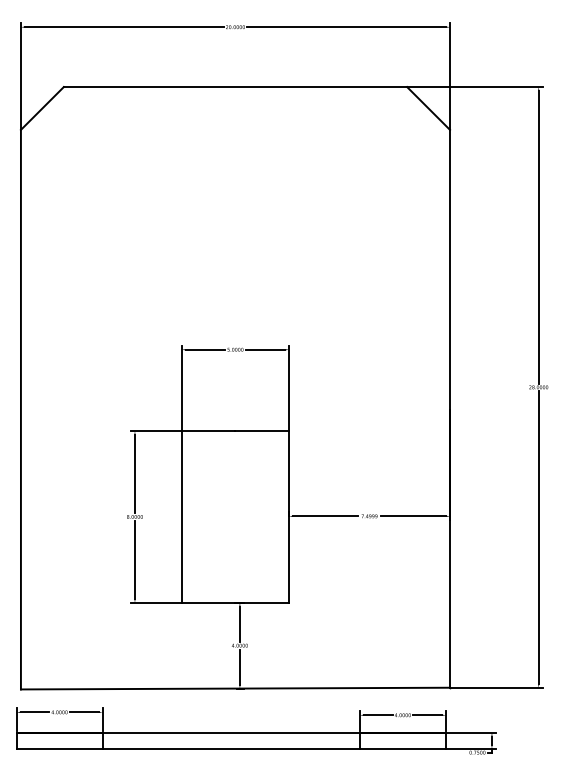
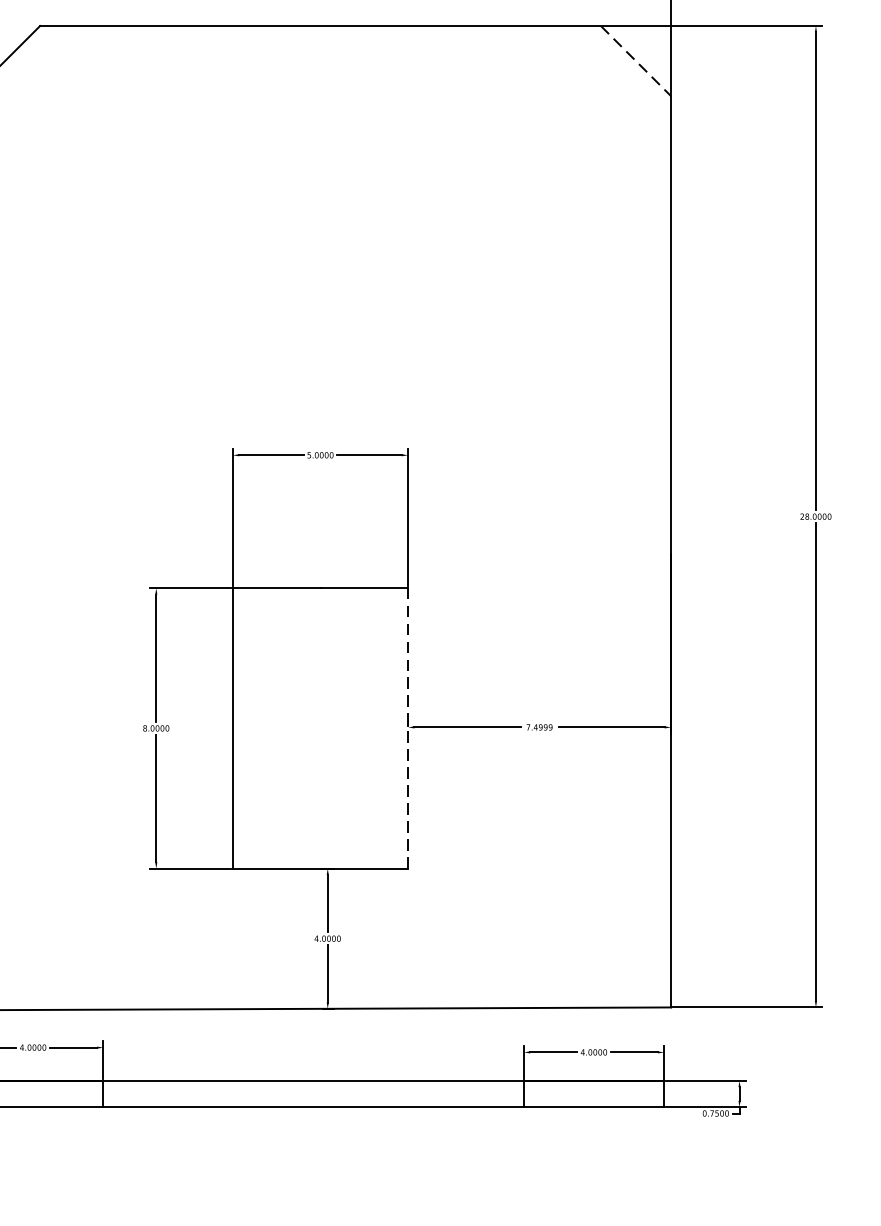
line: (428, 108) -> (635, 61), solid -> dashed
line: (289, 516) -> (408, 727), solid -> dashed

